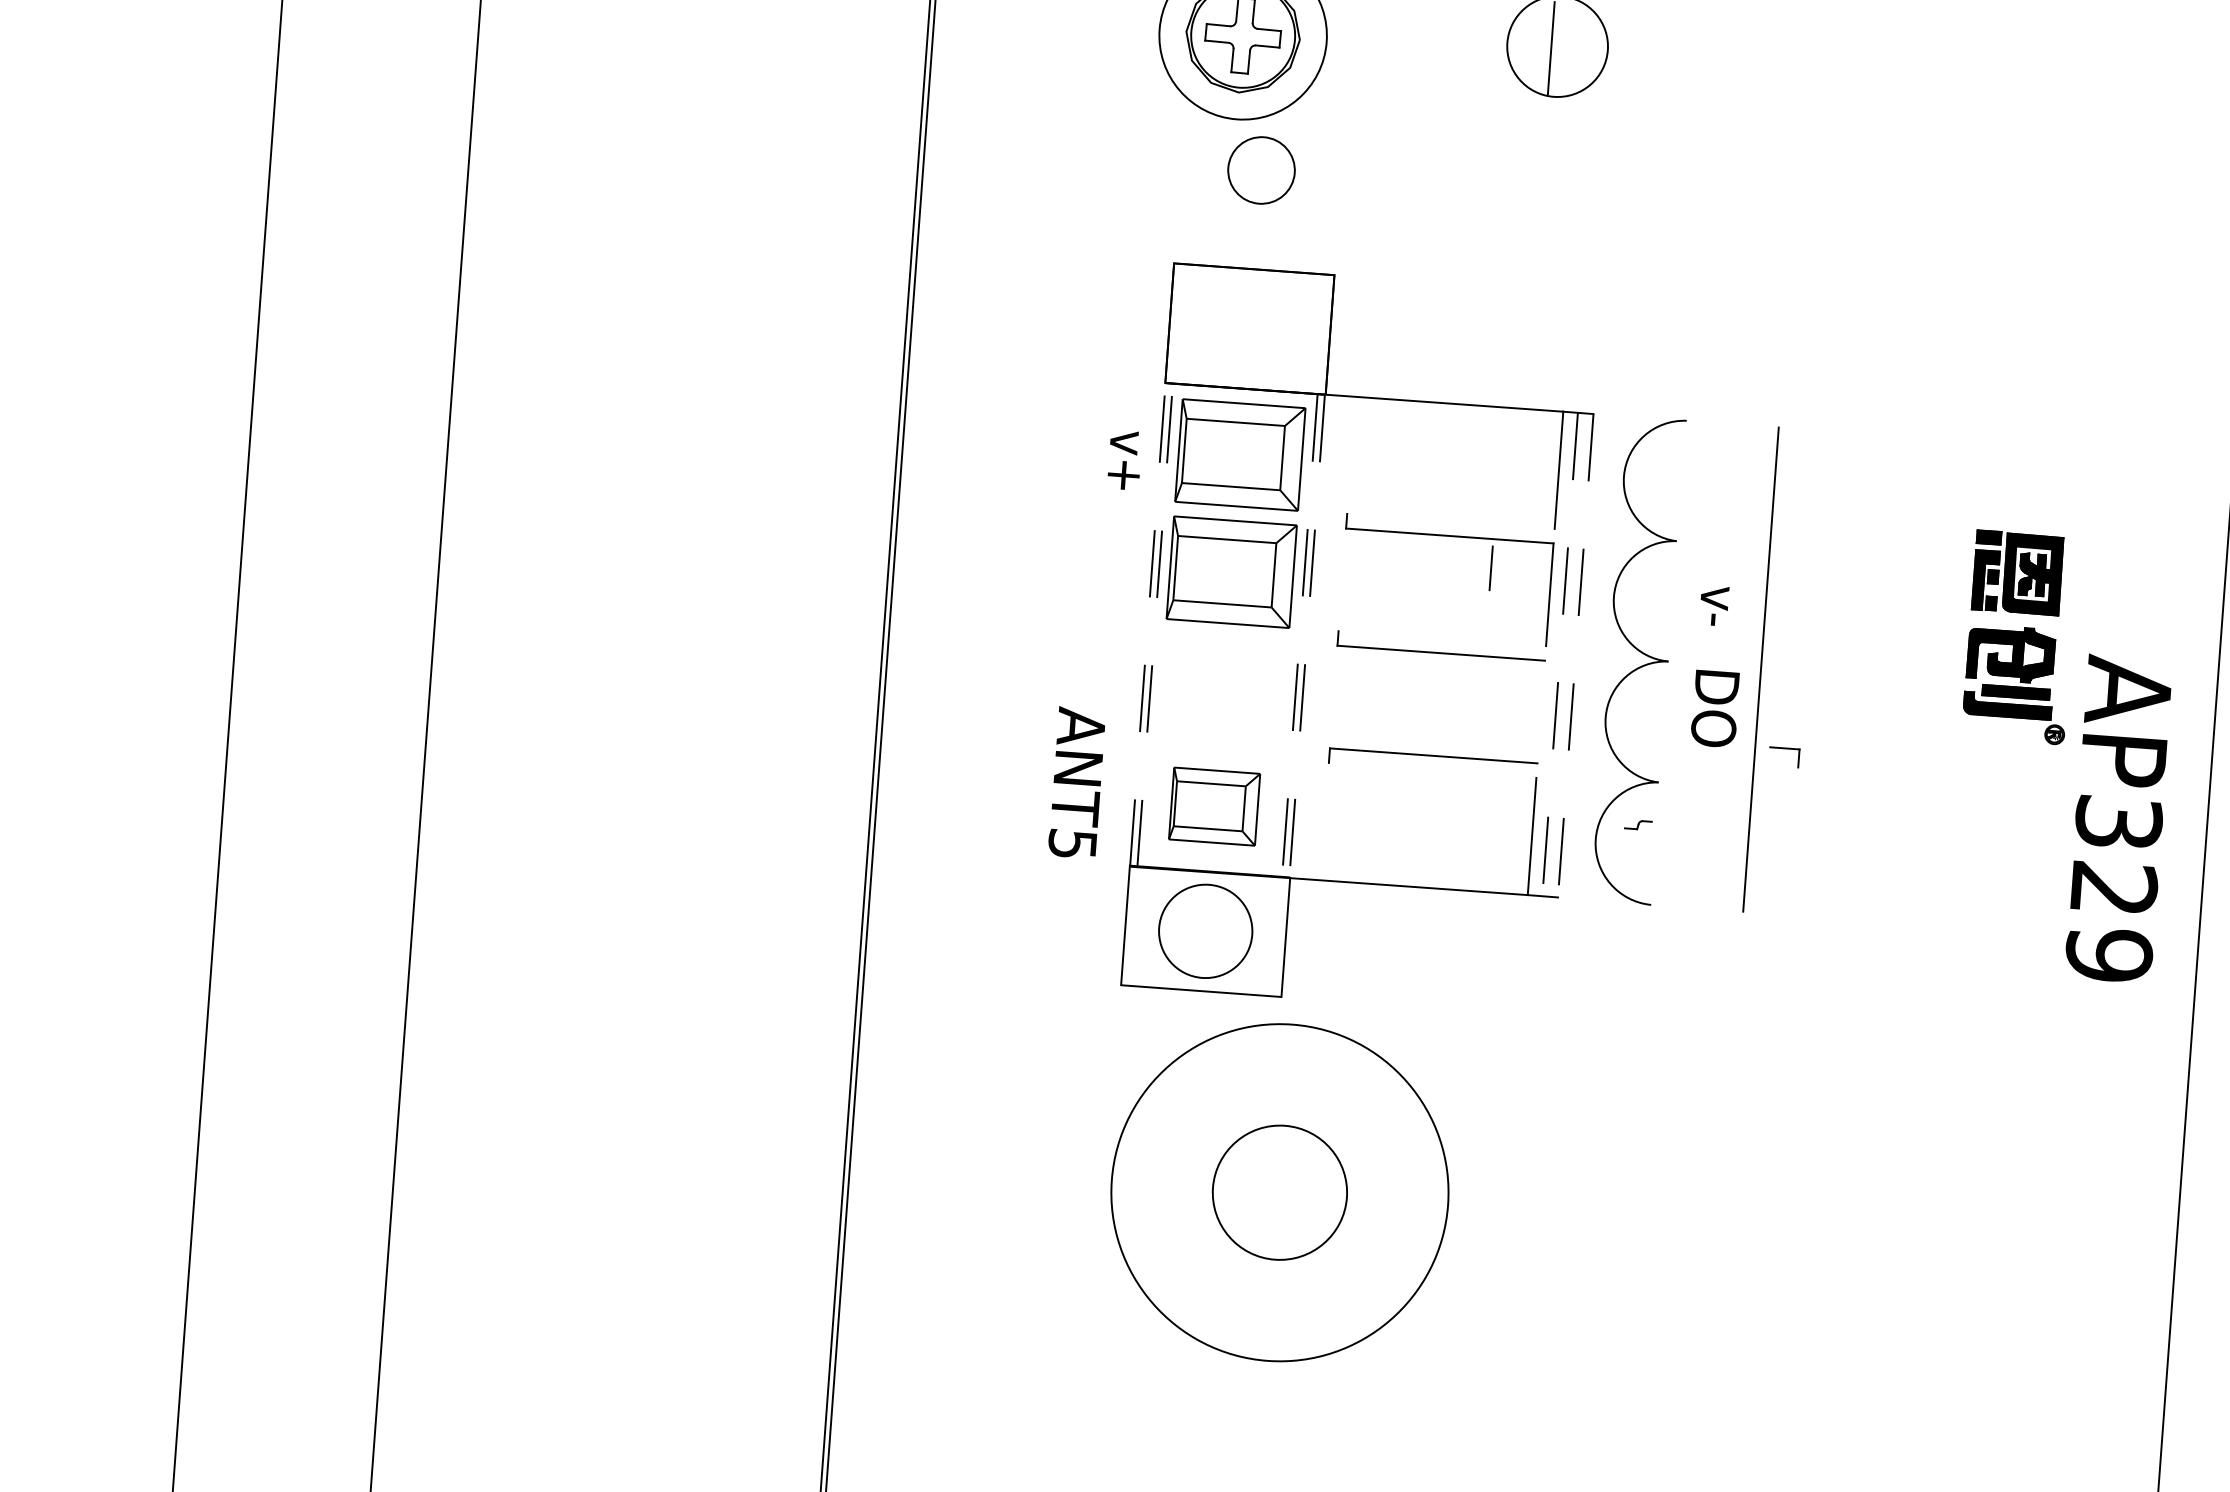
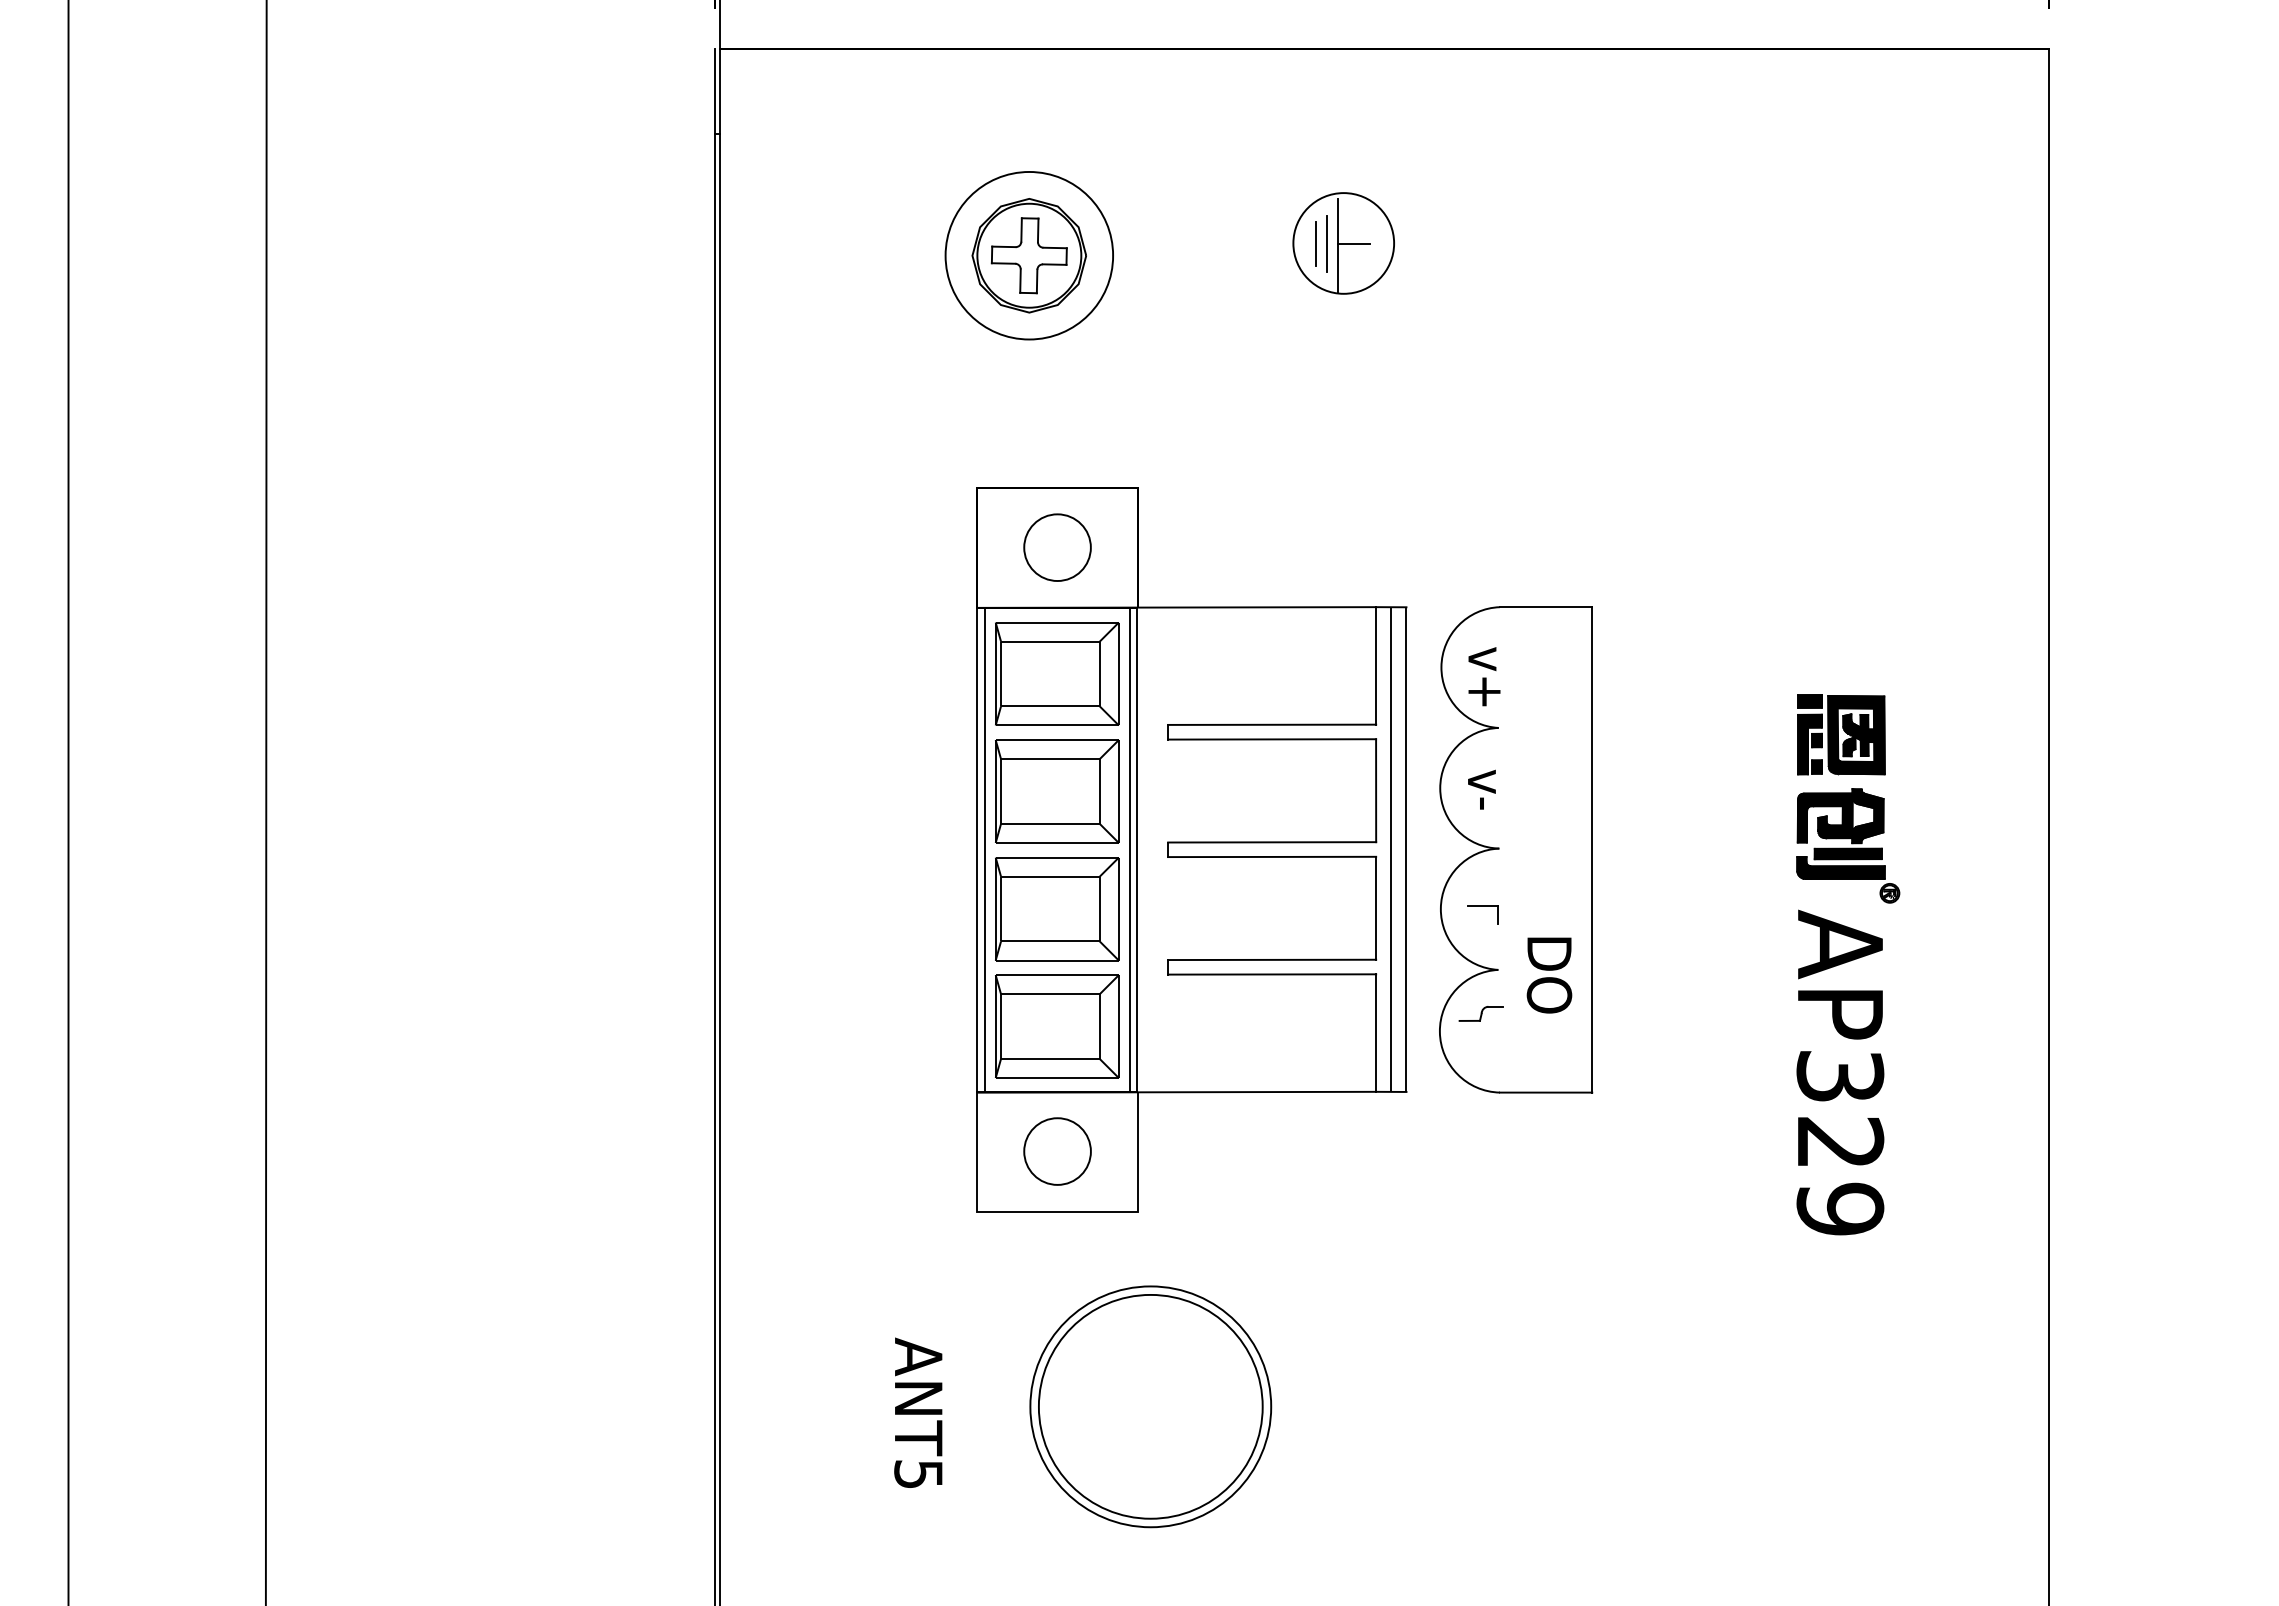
line: (1540, 46) -> (1326, 244), added
line: (1567, 48) -> (1353, 244), added
circle: (1261, 170) -> (1057, 547), moved
line: (1732, 424) -> (1545, 607), added
text: (1124, 460) -> (1484, 676), moved
line: (1451, 521) -> (1272, 724), added
line: (1490, 568) -> (1315, 243), moved
text: (1713, 605) -> (1481, 789), moved
line: (1147, 624) -> (977, 849), dashed -> solid
line: (1154, 624) -> (984, 849), dashed -> solid
line: (1299, 636) -> (1129, 850), dashed -> solid
line: (1307, 636) -> (1137, 850), dashed -> solid
line: (1442, 638) -> (1272, 842), added
line: (1559, 654) -> (1390, 849), dashed -> solid
line: (1575, 656) -> (1406, 850), dashed -> solid
part: (1223, 689) -> (1057, 909), added
text: (1715, 708) -> (1549, 975), moved
line: (1541, 711) -> (1376, 907), added
part: (1784, 749) -> (1482, 906), moved
line: (1433, 770) -> (1272, 974), added
text: (1077, 782) -> (918, 1412), moved
part: (1214, 806) -> (1057, 1026), size x1.43
text: (2119, 818) -> (1840, 1072), moved
part: (1637, 824) -> (1480, 1013), size x1.67
line: (1696, 908) -> (1545, 1092), added
circle: (1205, 931) -> (1057, 1151), size x0.71
circle: (1279, 1192) -> (1150, 1406), size x0.71
circle: (1279, 1192) -> (1150, 1406), size x1.67

